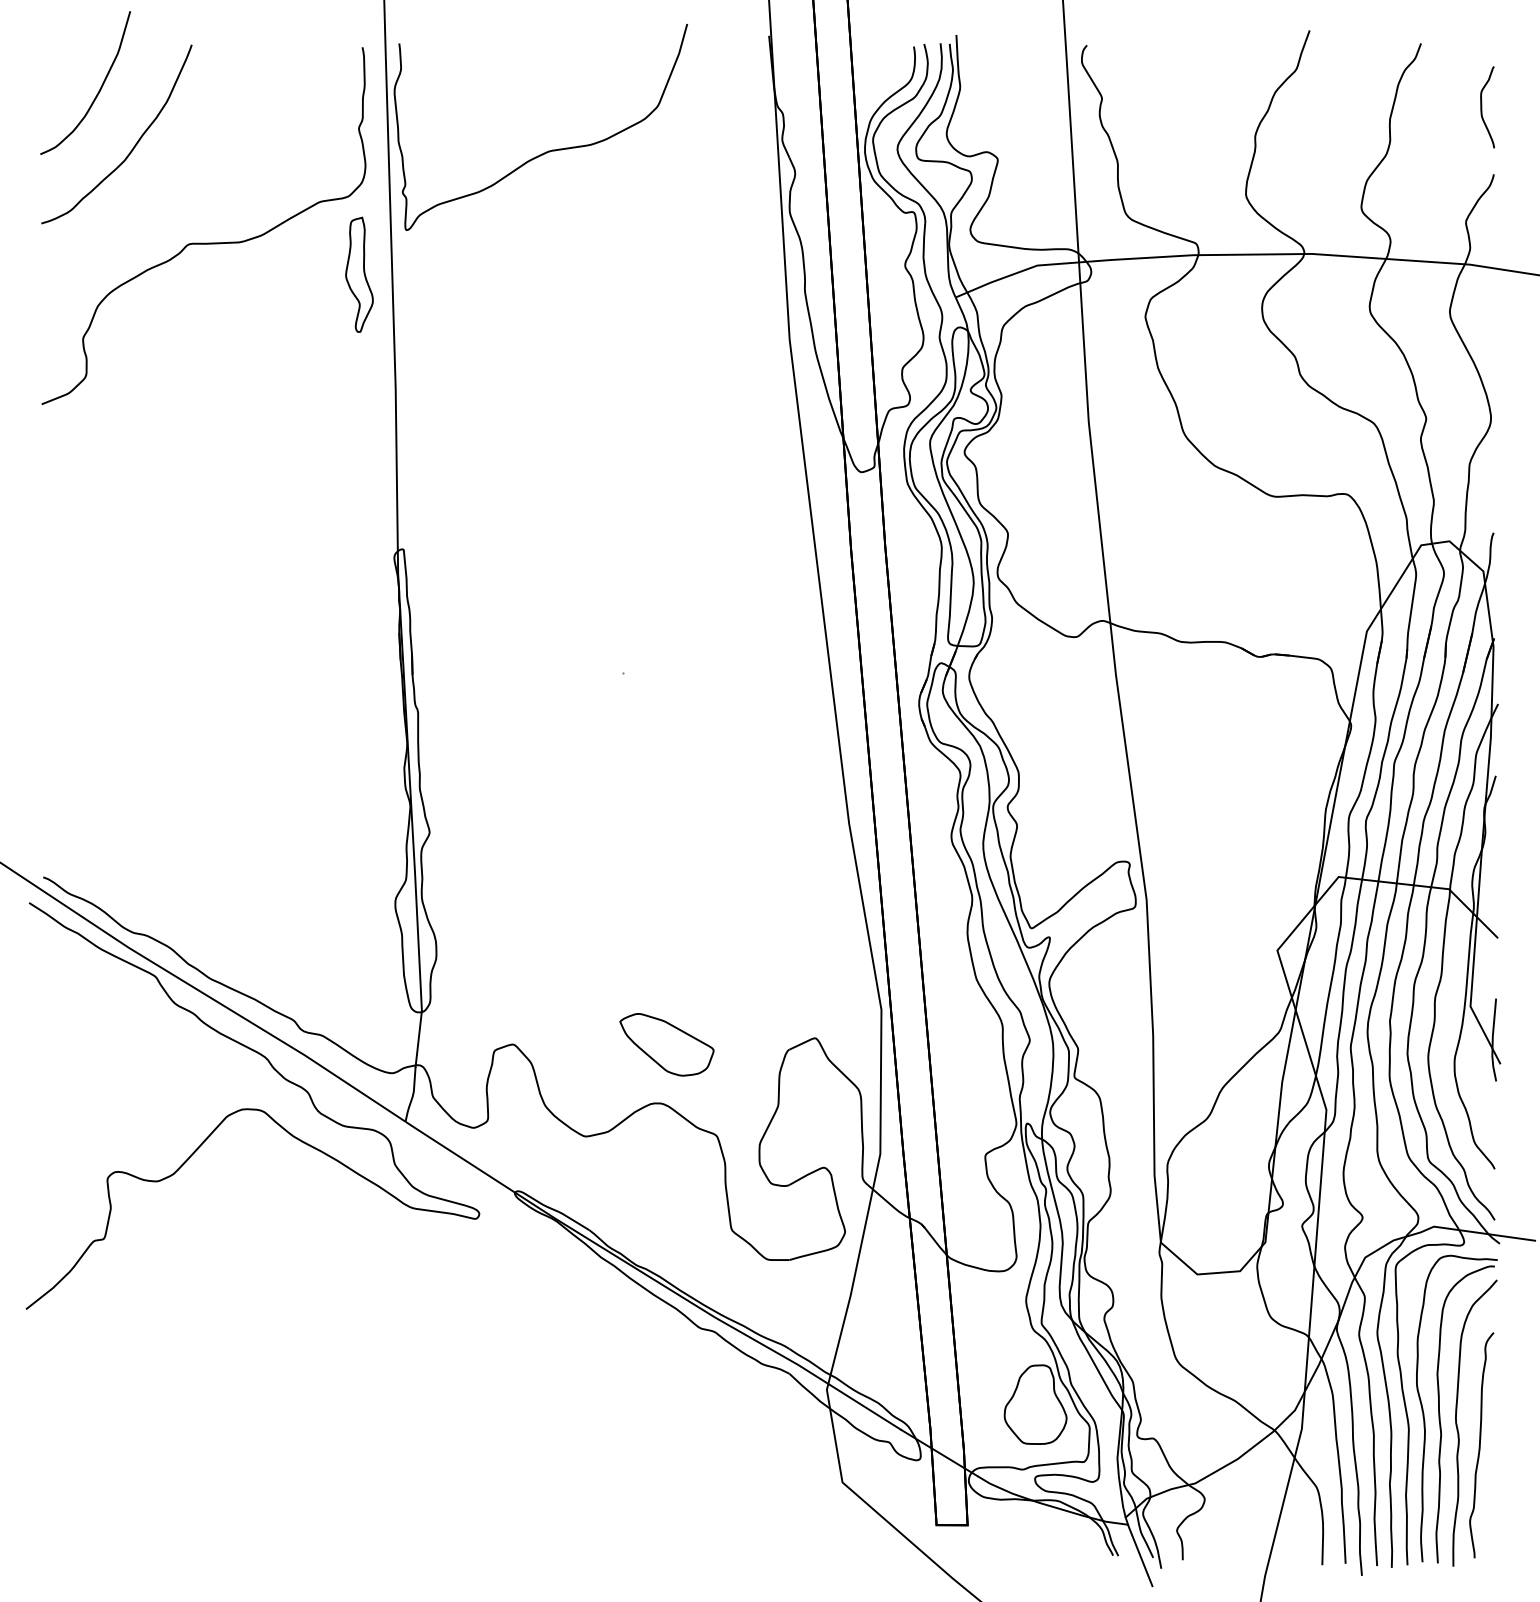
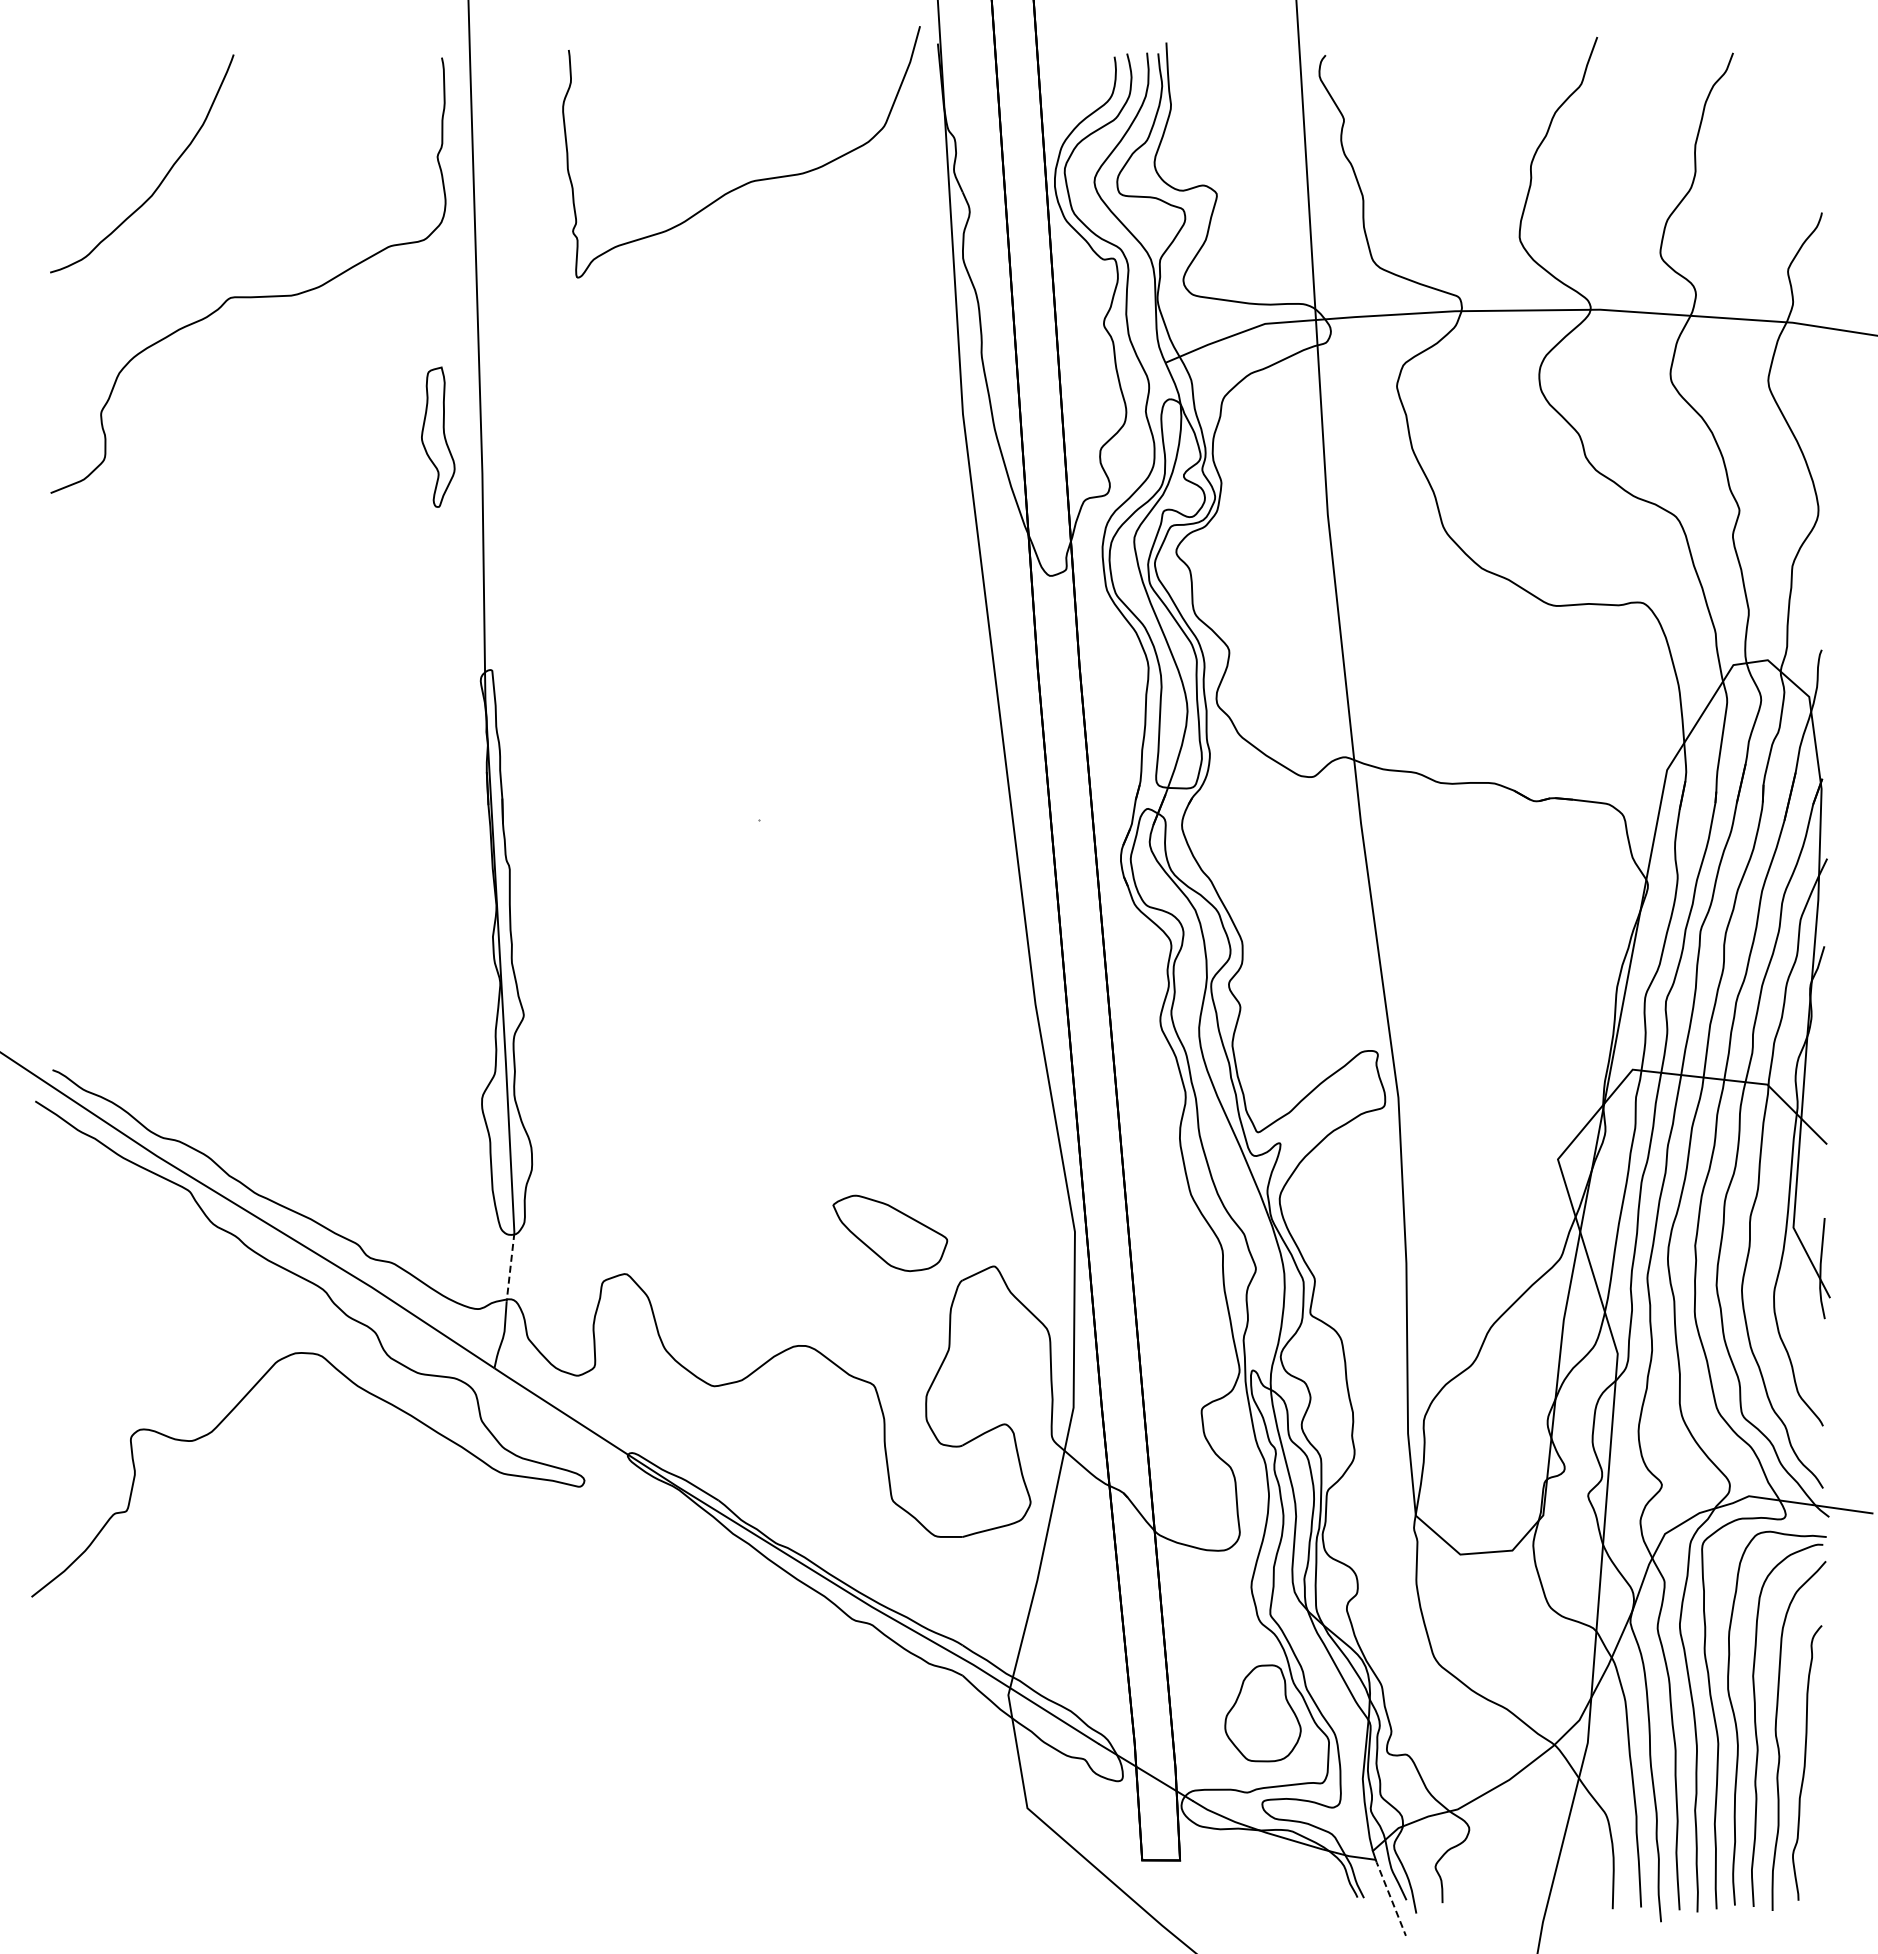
curve: (99, 89) -> (121, 108), removed
curve: (1481, 107) -> (1807, 130), removed
curve: (549, 150) -> (751, 180), moved
part: (359, 274) -> (438, 436), moved
line: (418, 1039) -> (510, 1267), solid -> dashed
part: (667, 1044) -> (890, 1233), moved
line: (1140, 1555) -> (1390, 1897), solid -> dashed

